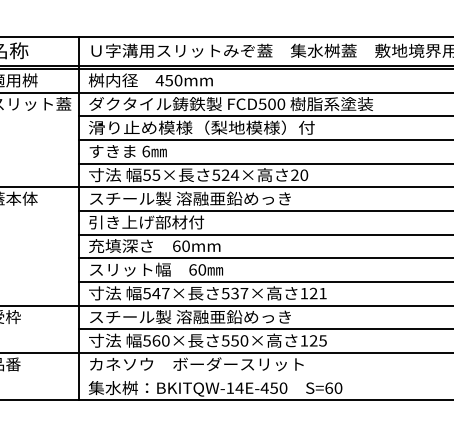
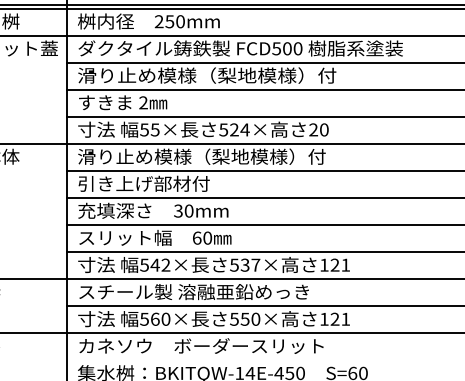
text: (159, 80) -> (158, 21), 450mm -> 250mm
text: (146, 151) -> (143, 102), 6 -> 2
text: (197, 198) -> (202, 156), スチール製 溶融亜鉛めっき -> 滑り止め模様（梨地模様）付^J
text: (176, 245) -> (178, 210), 60mm -> 30mm
text: (165, 293) -> (165, 265), 547× -> 542×
text: (322, 340) -> (345, 318), 125 -> 121

